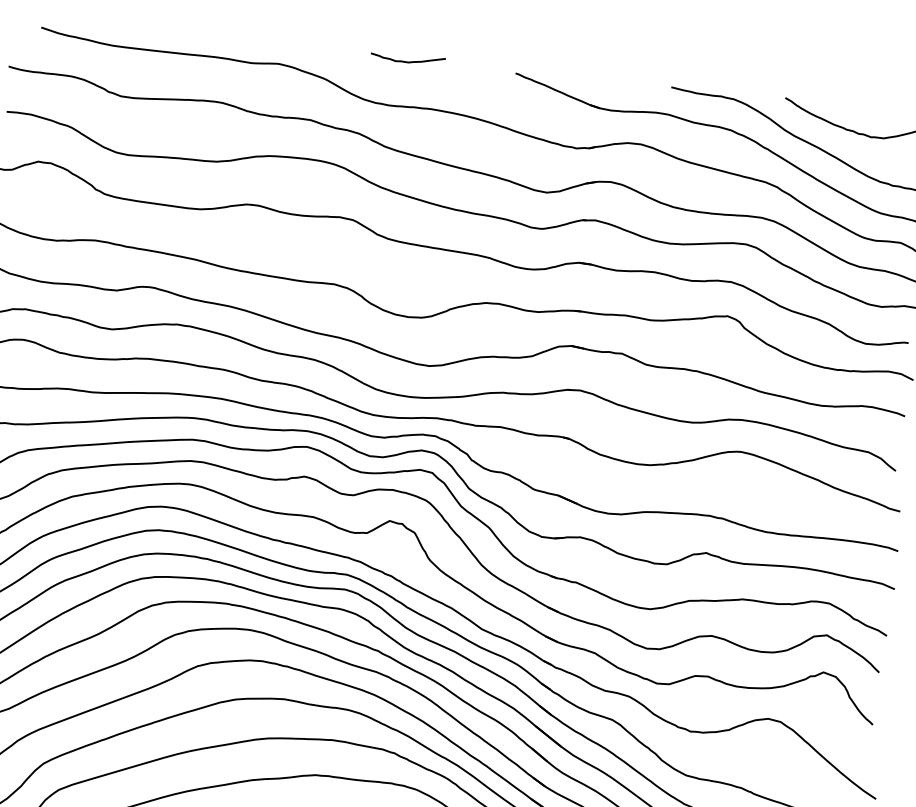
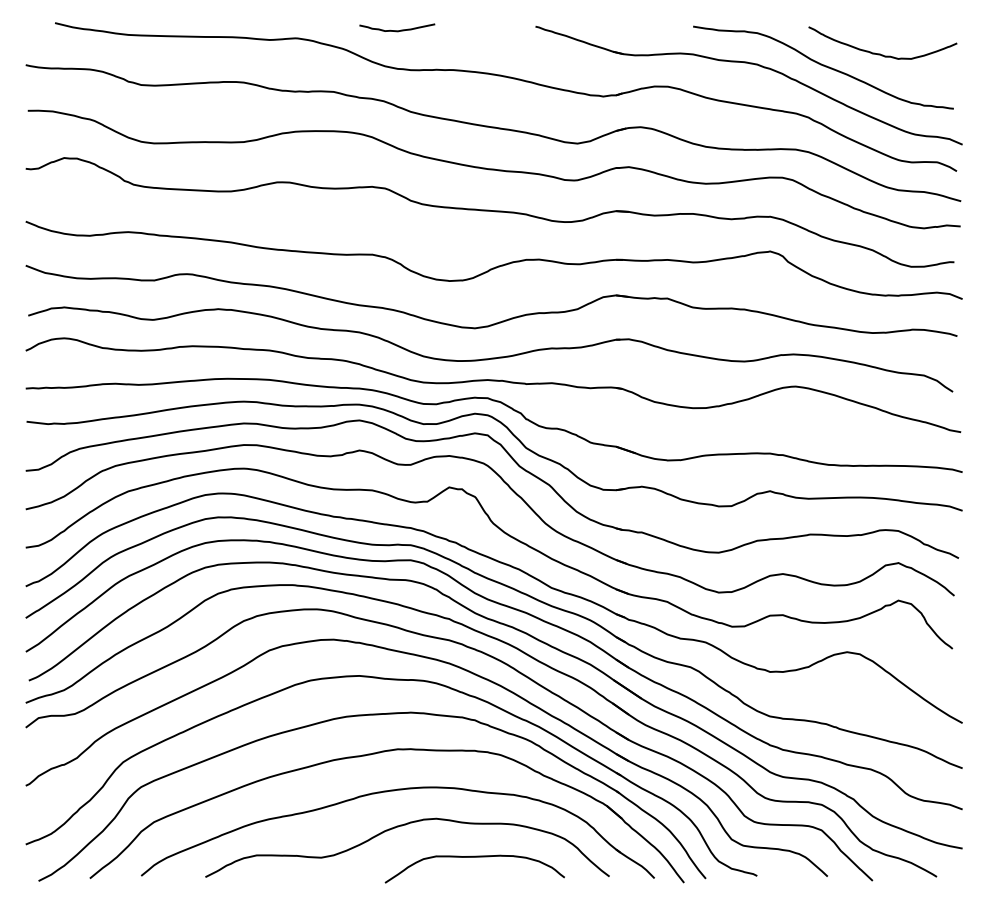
curve: (408, 61) -> (397, 30), moved

